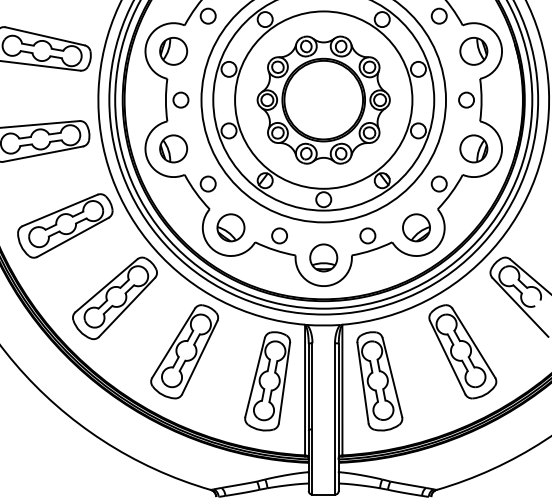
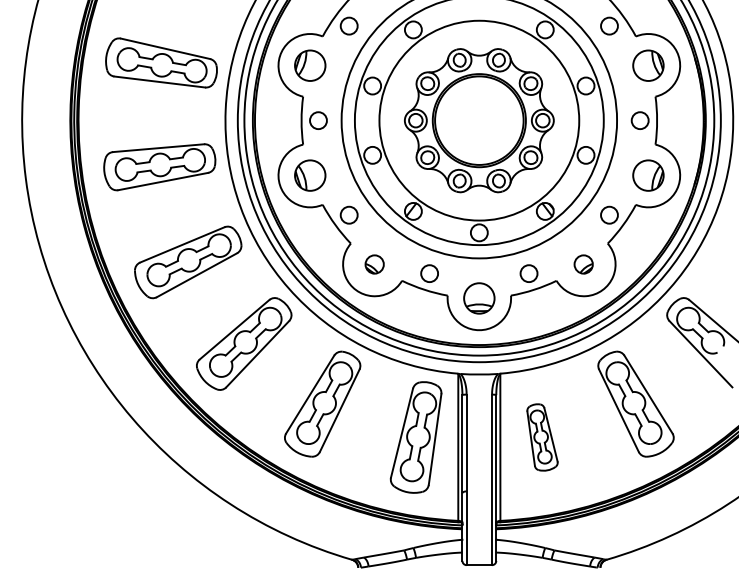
part: (230, 227) -> (374, 264), size x0.6
part: (416, 227) -> (583, 264), size x0.6
part: (379, 381) -> (542, 437), size x0.6

